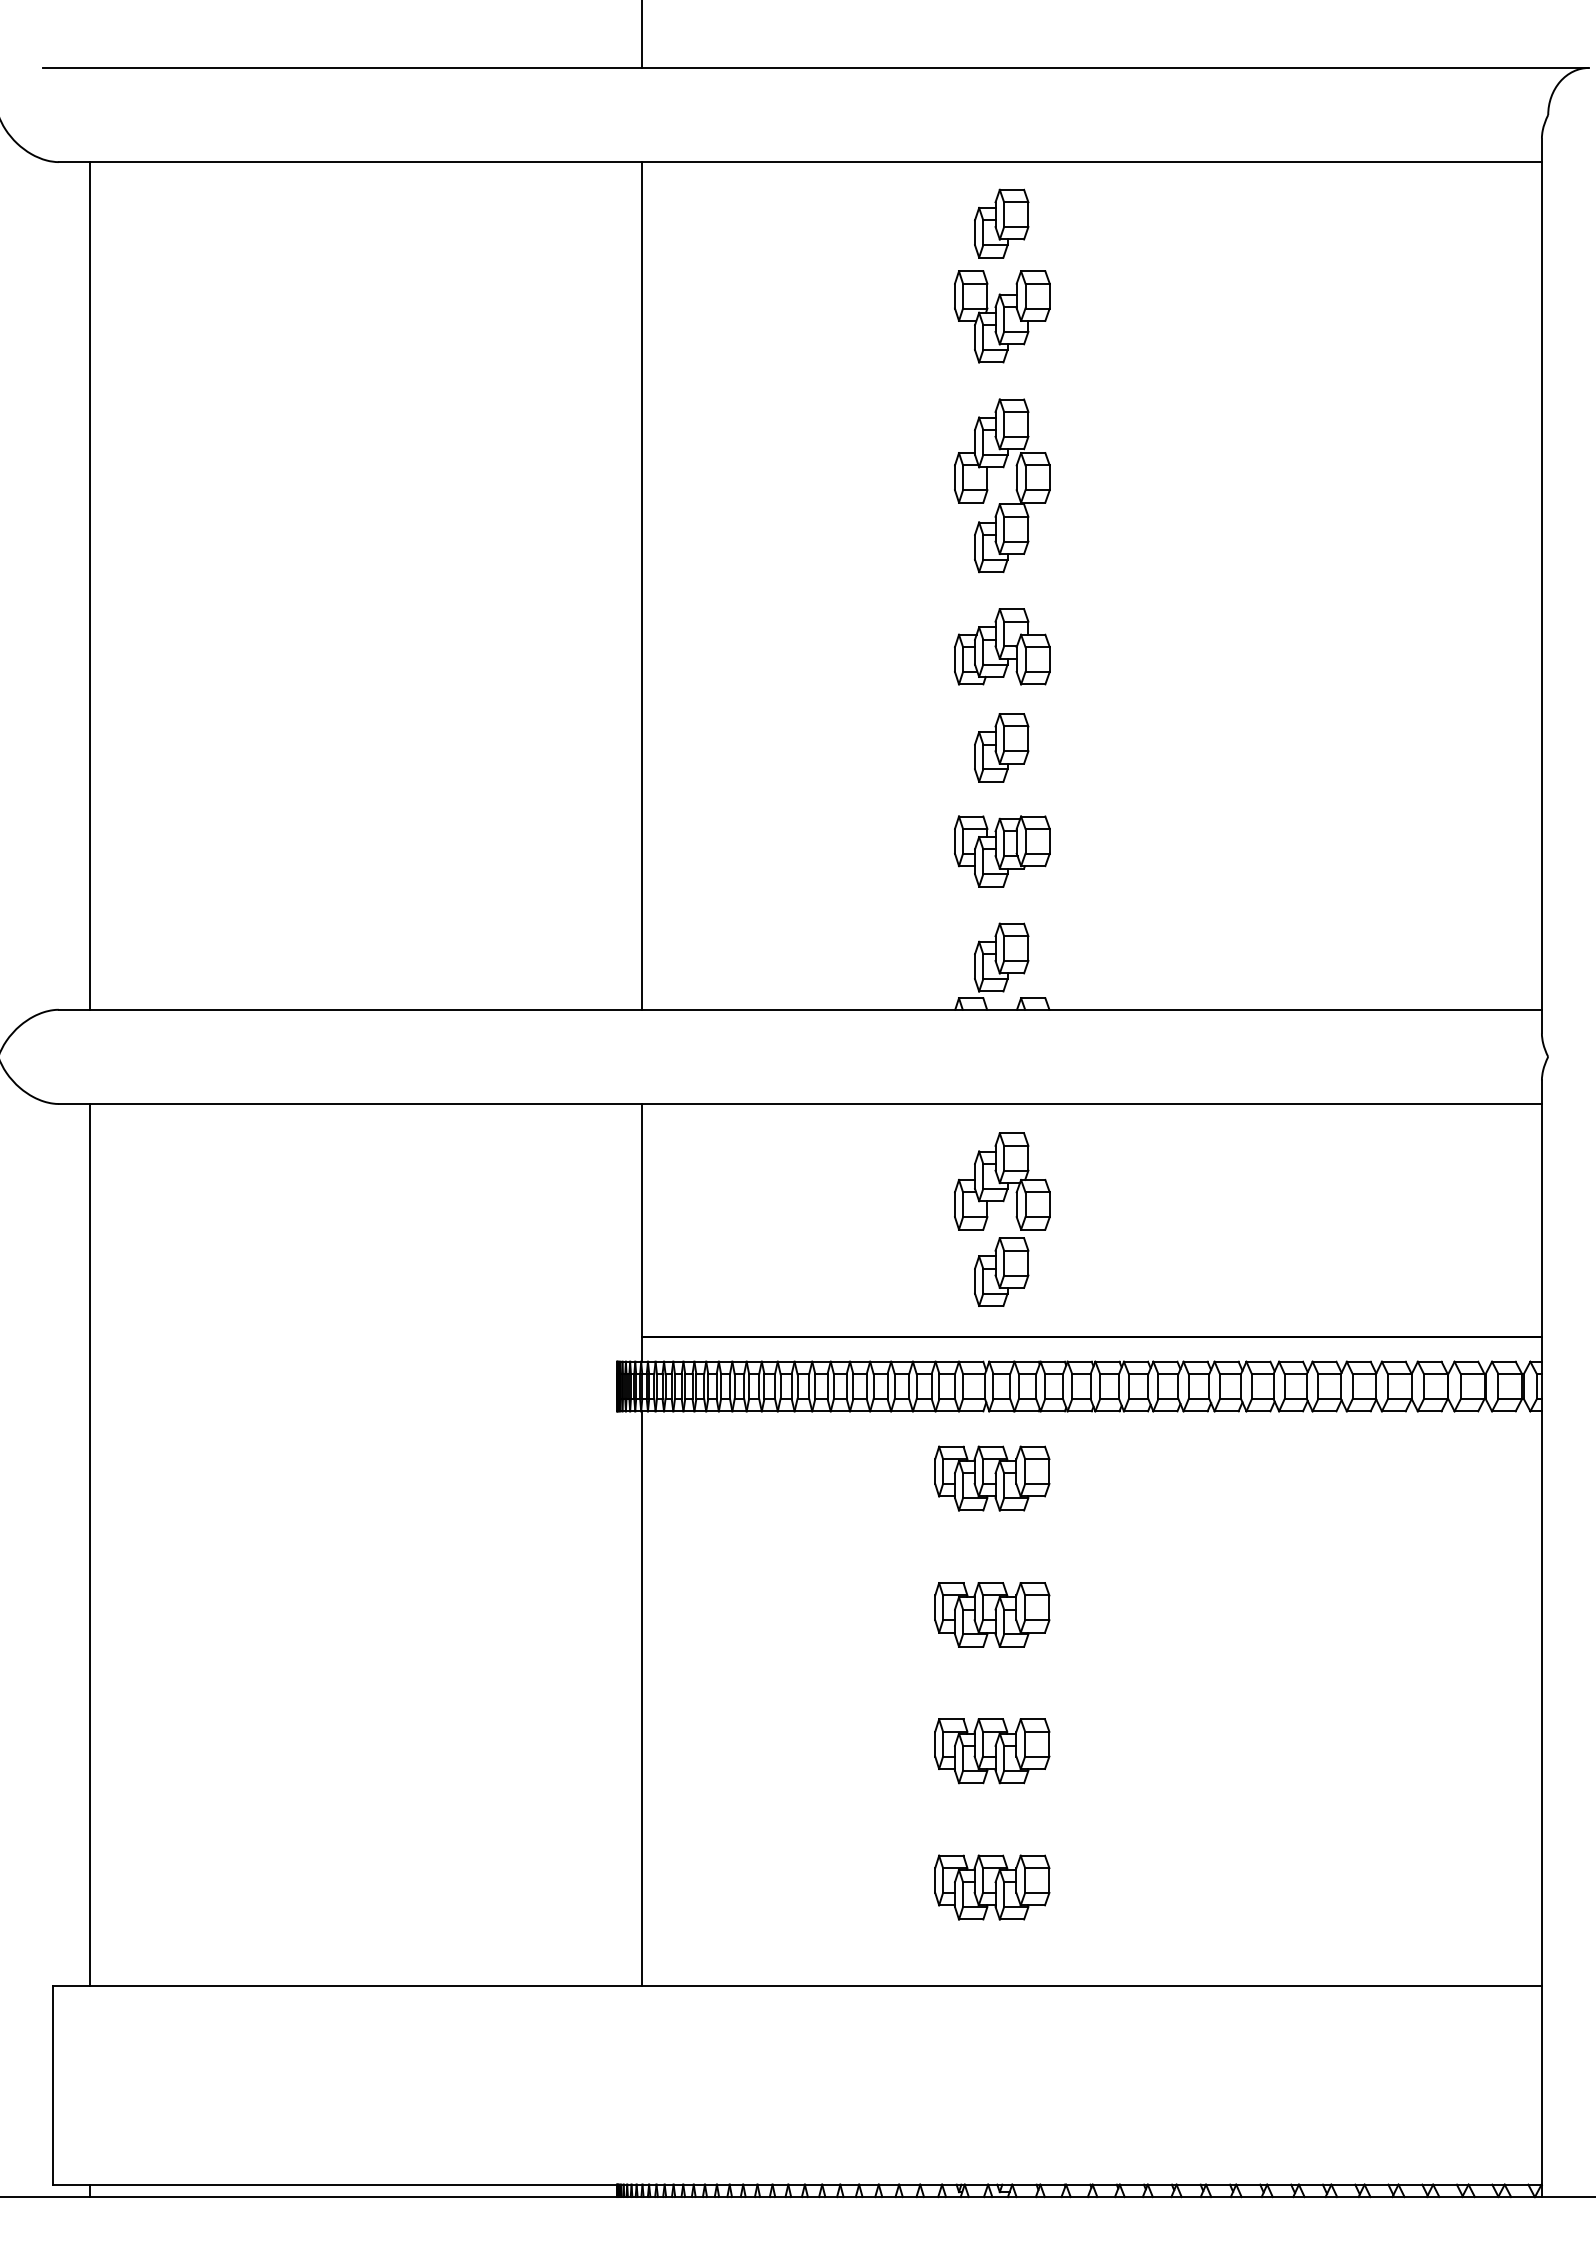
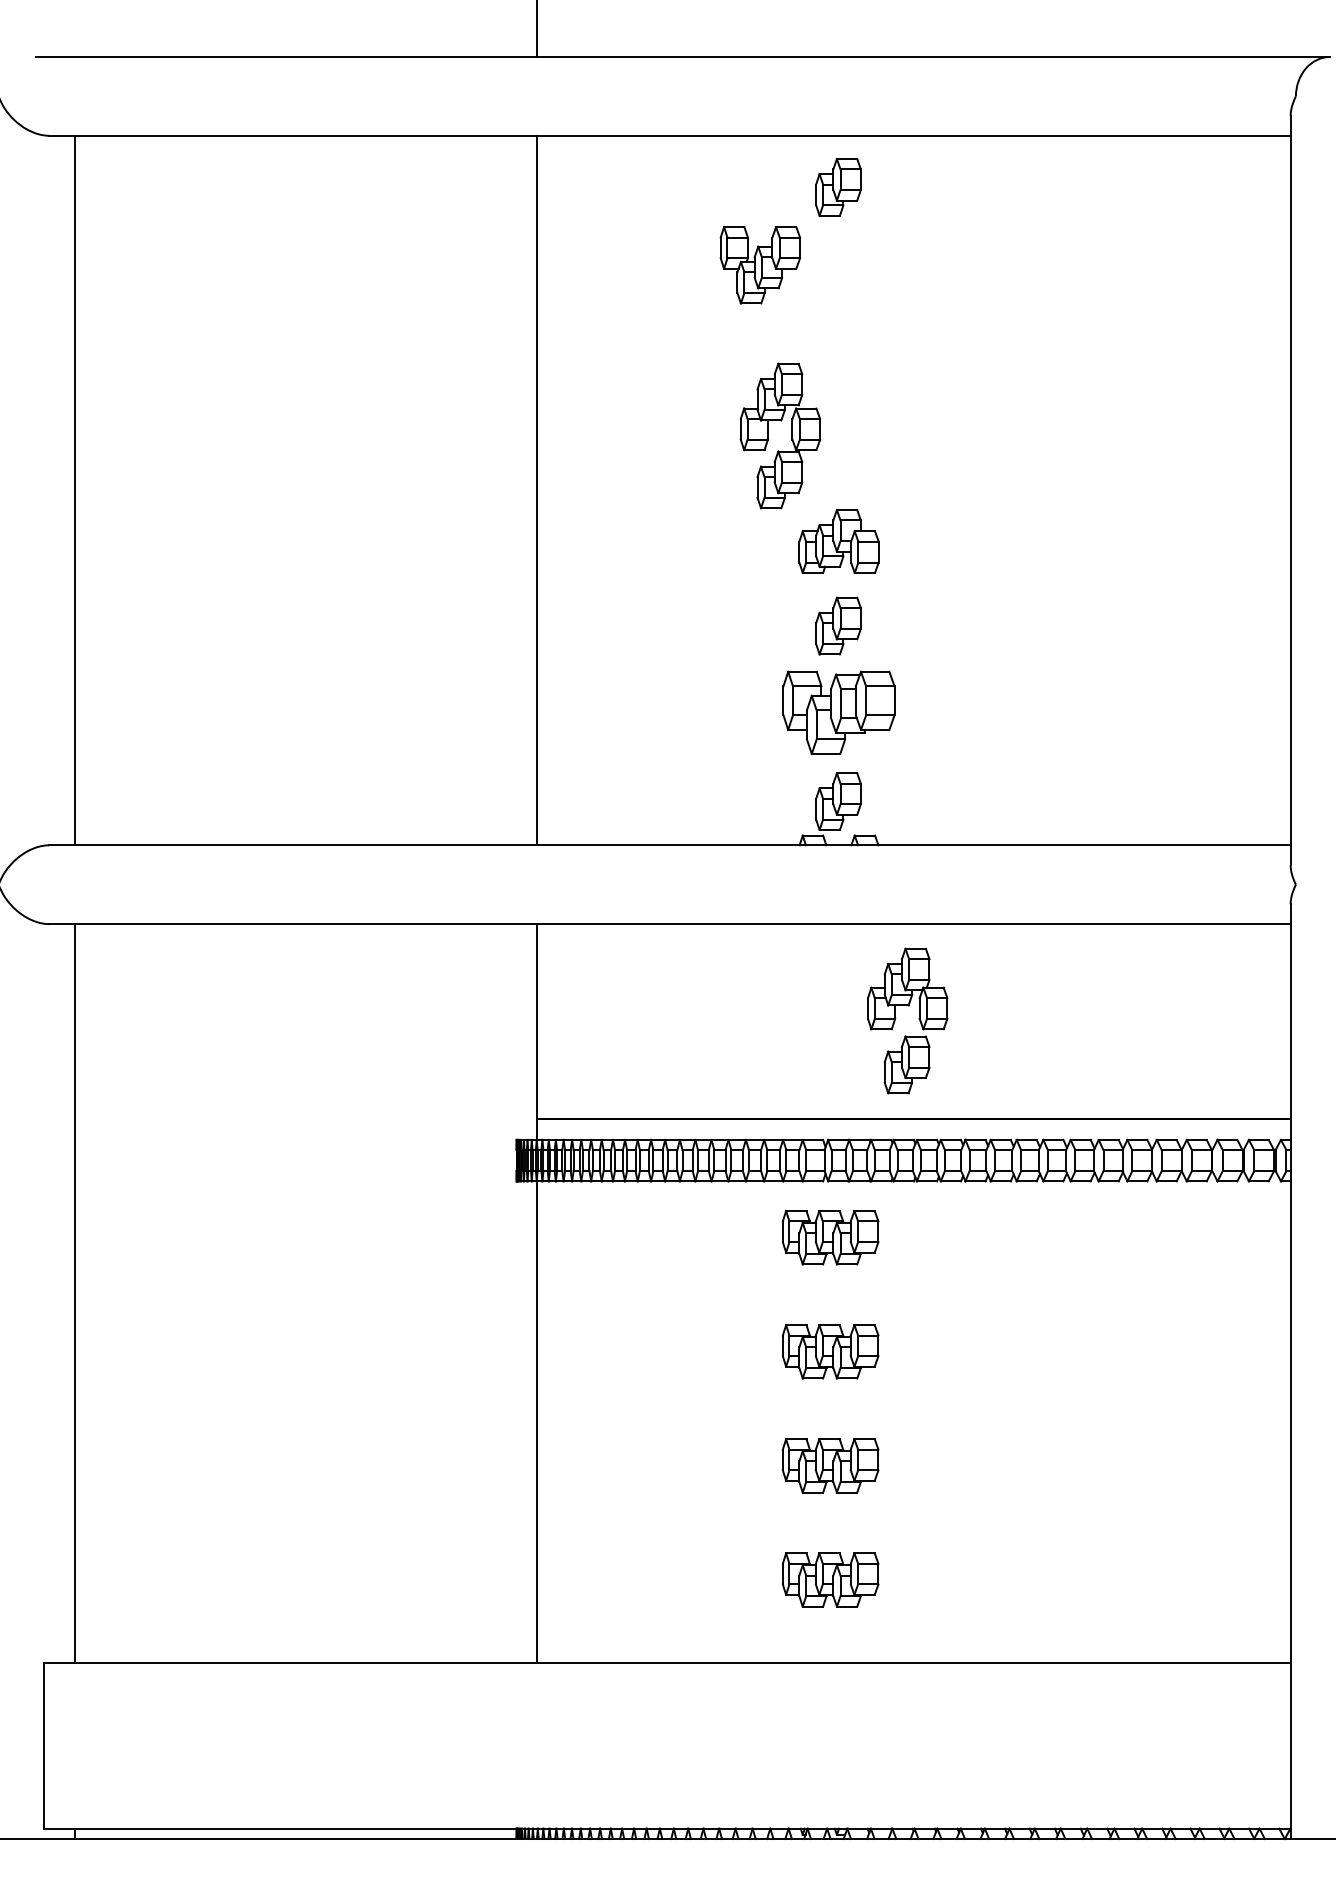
part: (1002, 316) -> (760, 265), moved
part: (1015, 489) -> (791, 439), moved
part: (1002, 851) -> (839, 712), size x1.4
part: (1015, 1217) -> (918, 1019), moved

